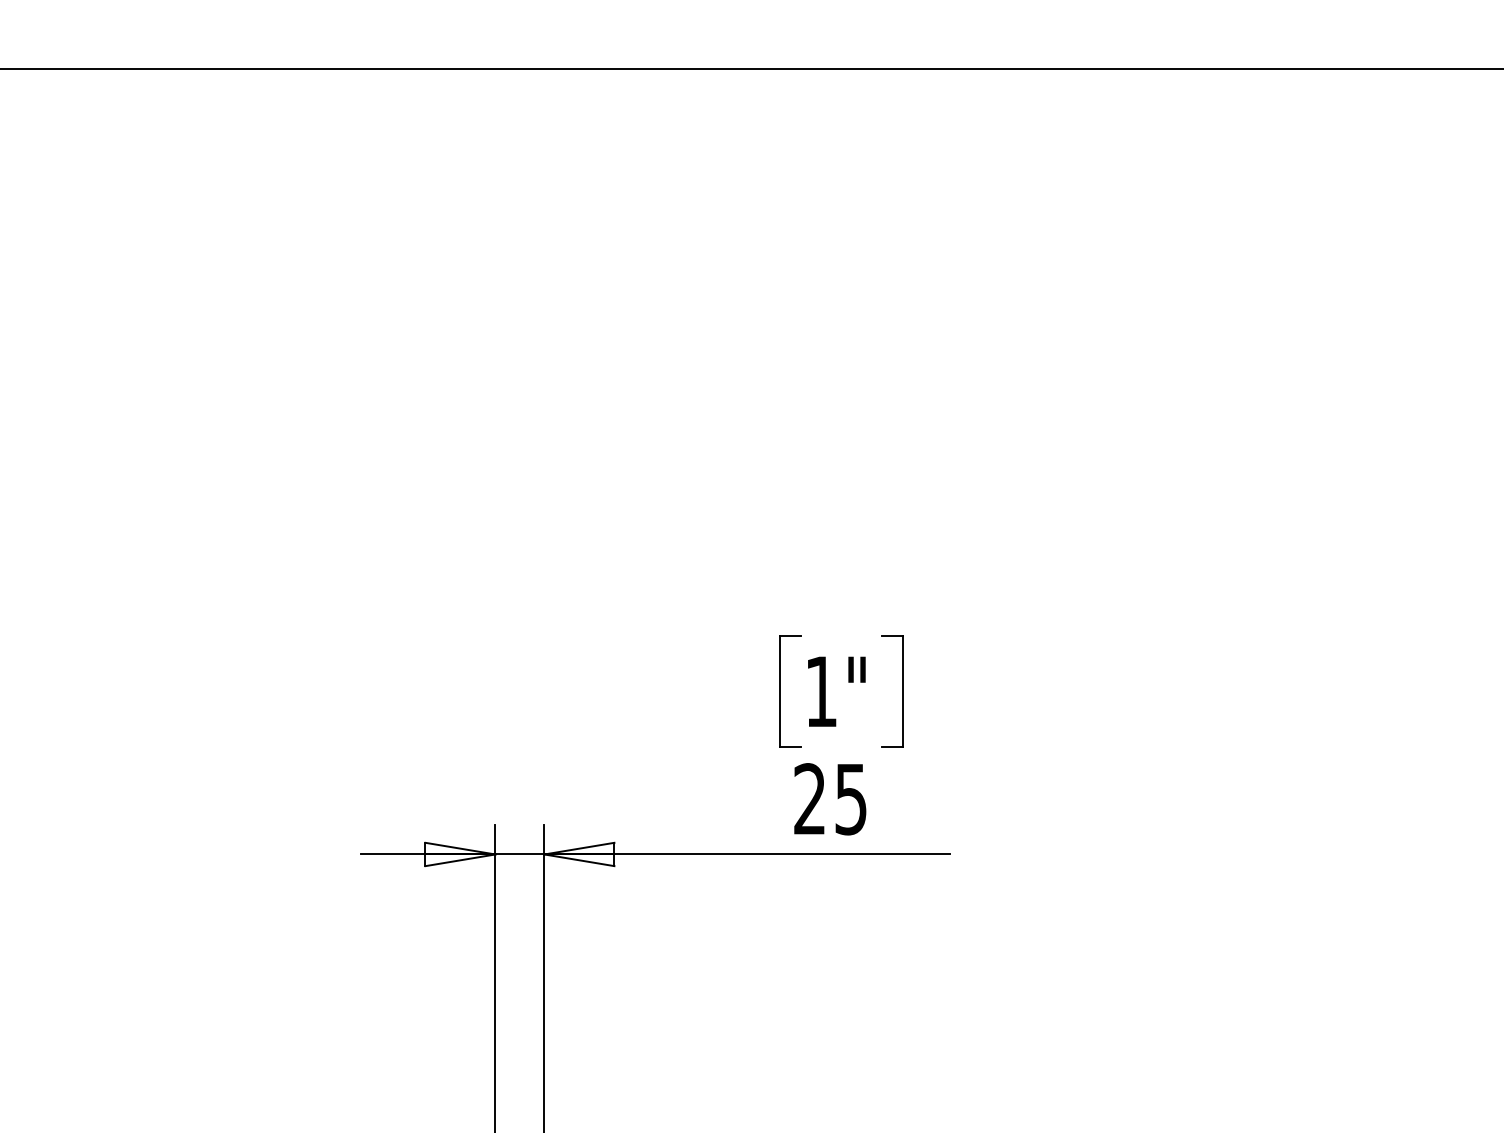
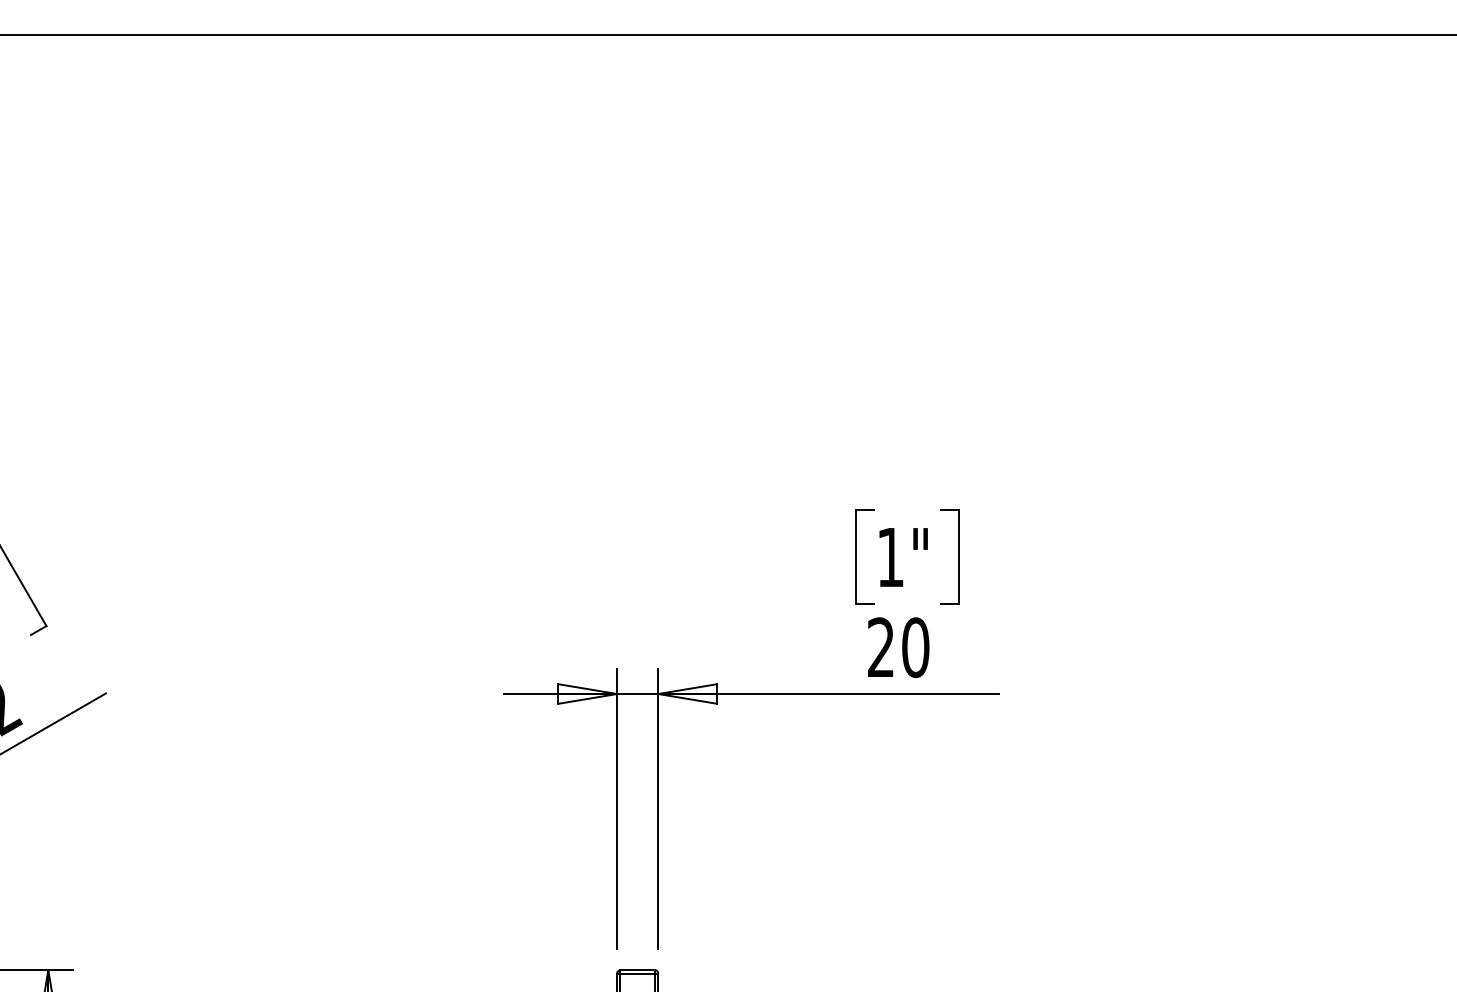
text: (850, 799) -> (915, 647), 25 -> 20

